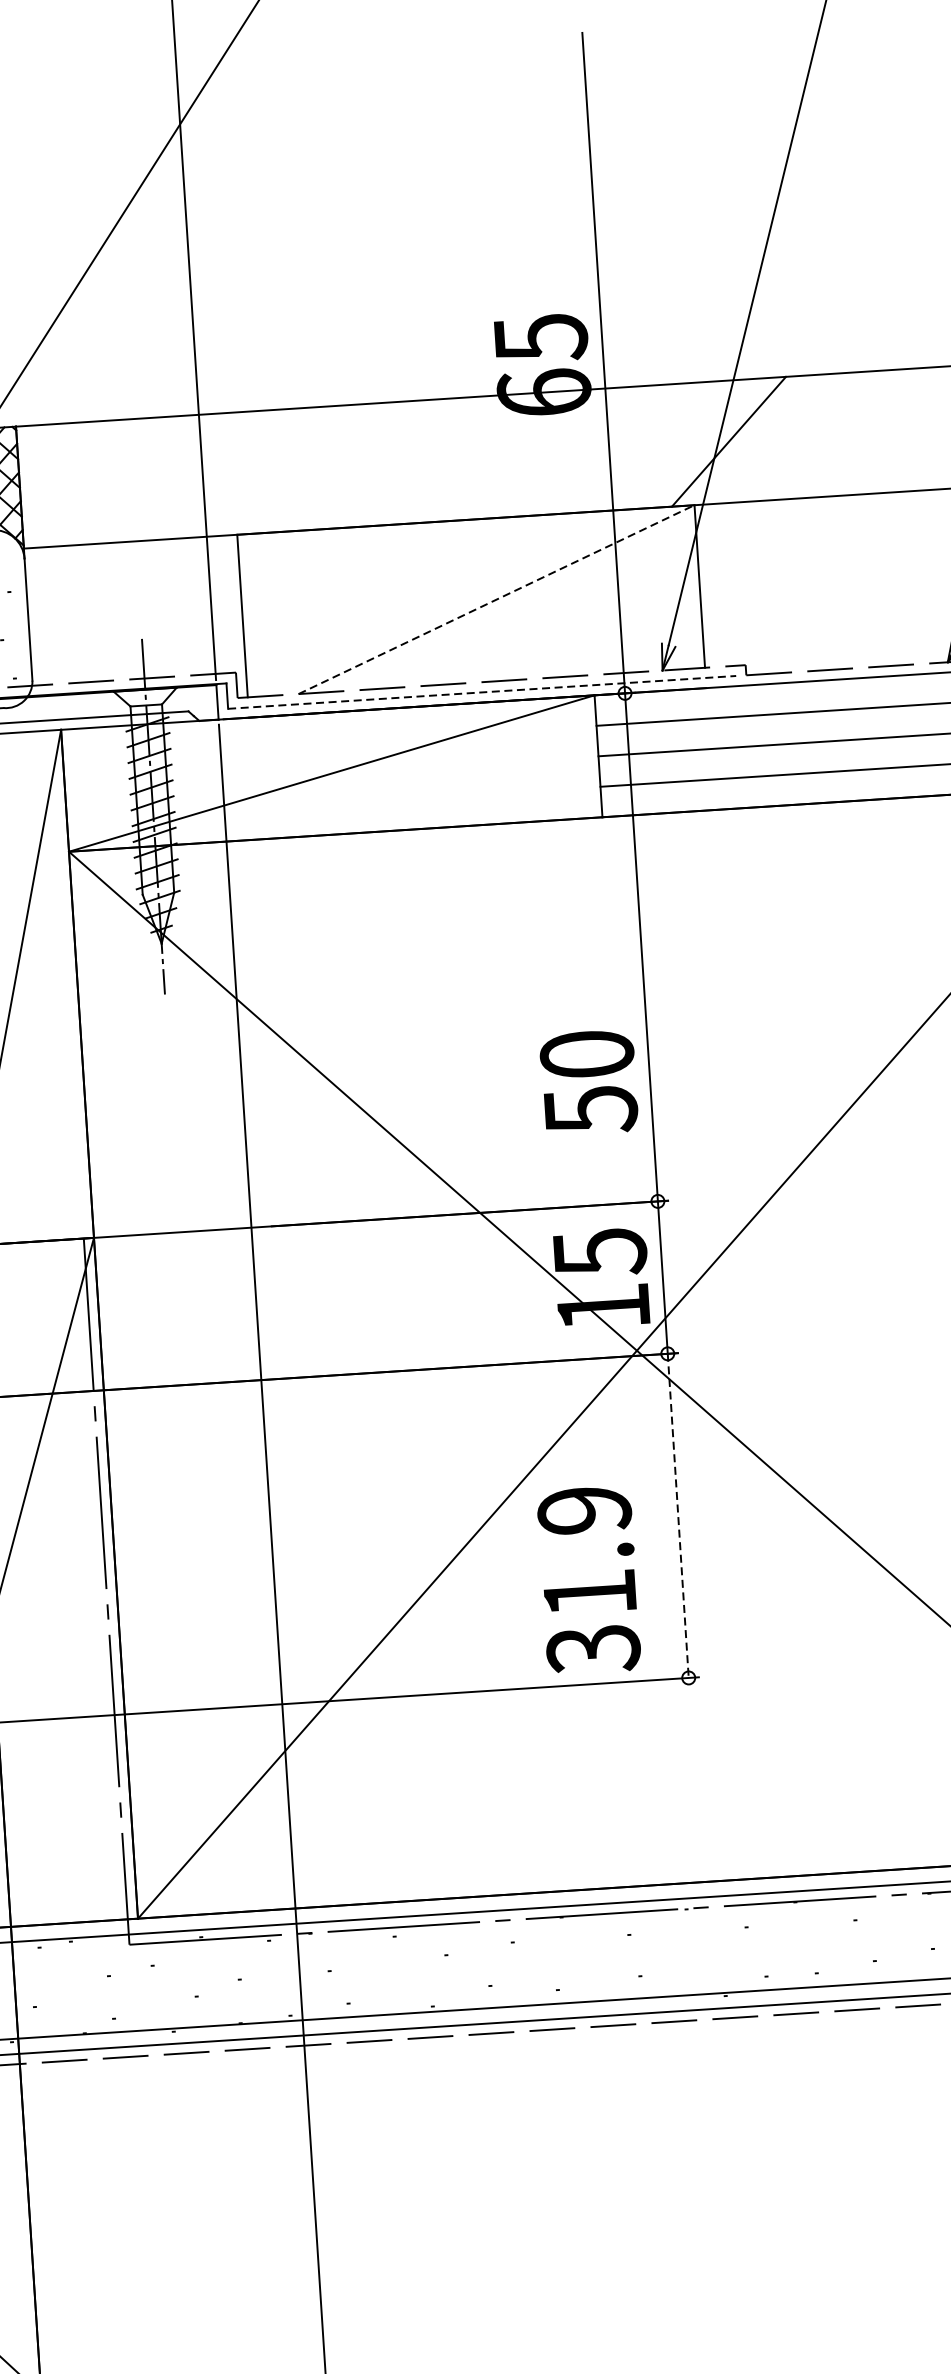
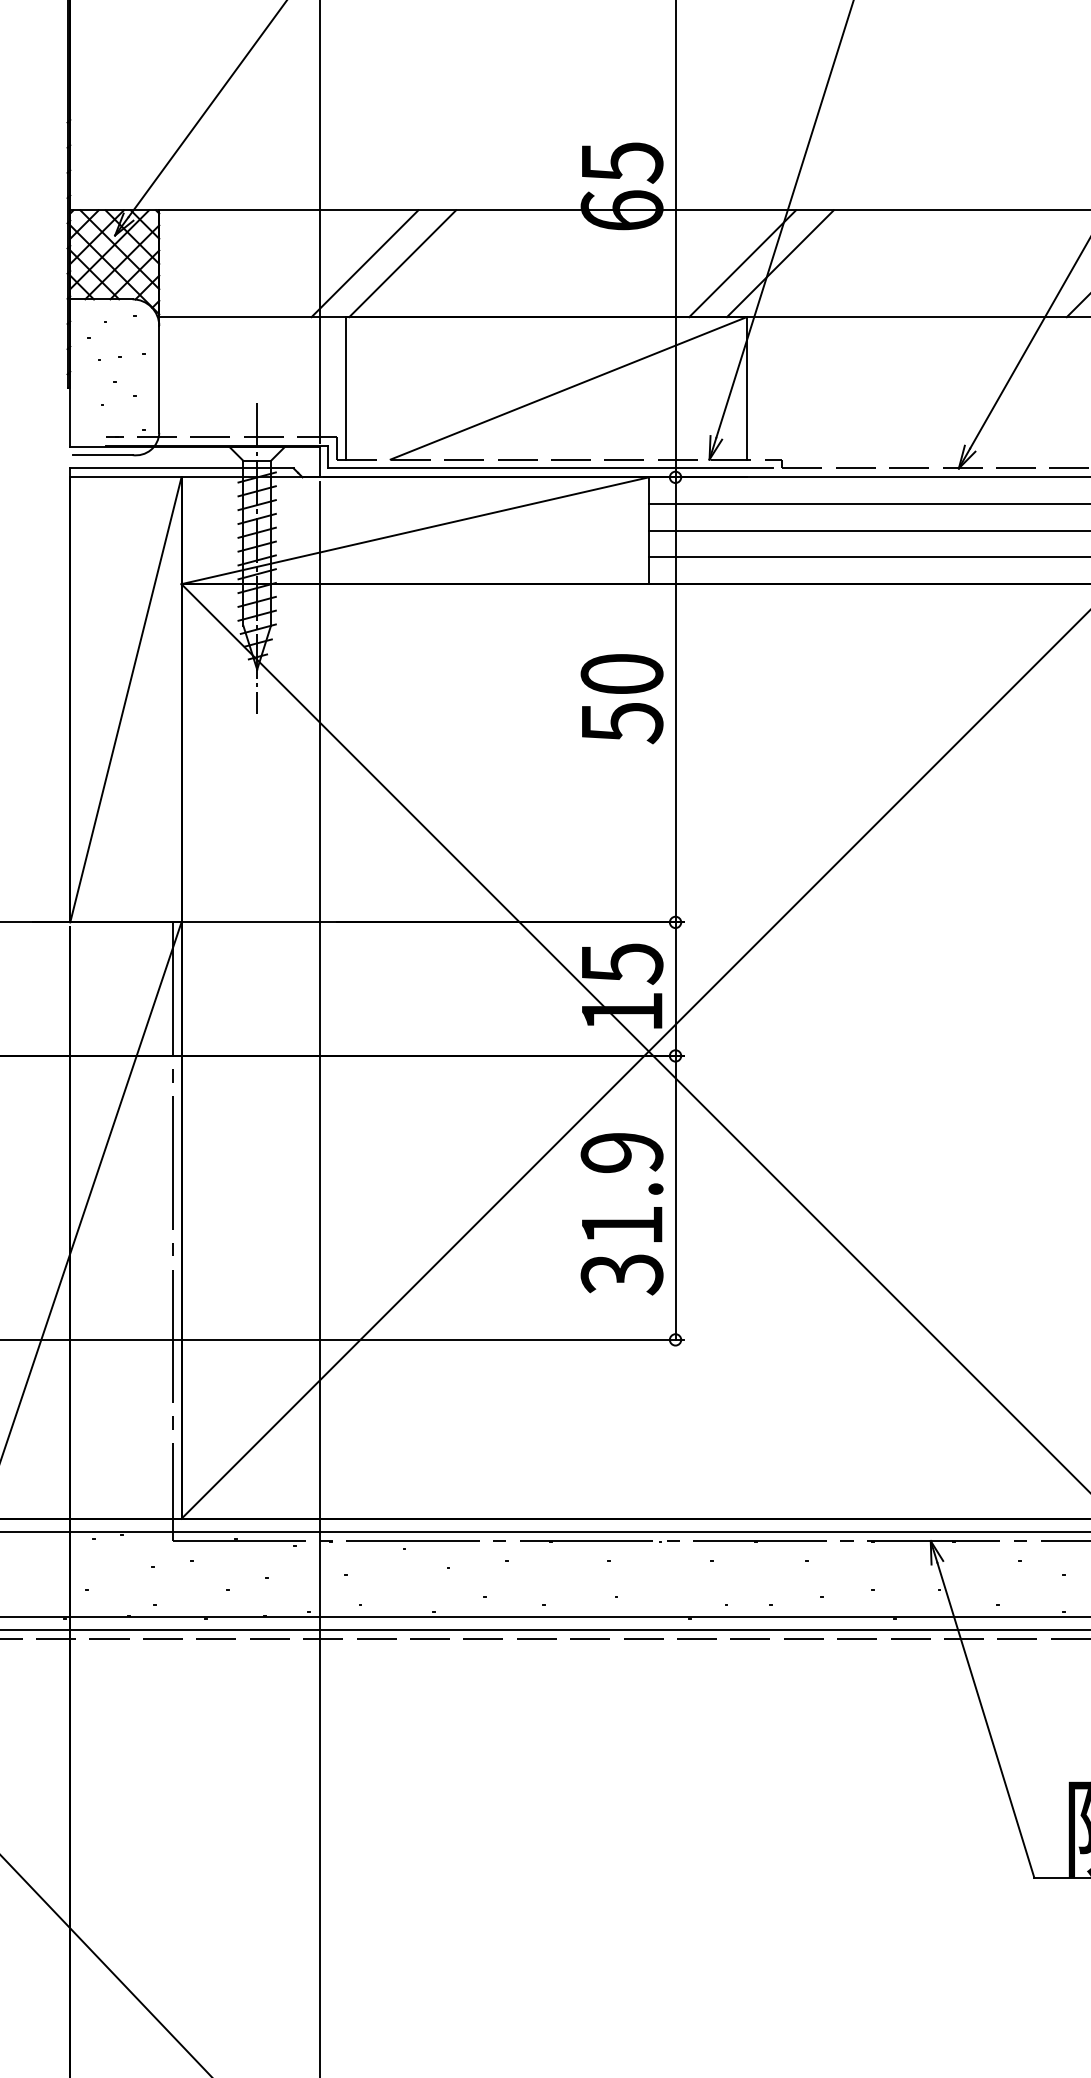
line: (685, 444) -> (742, 263), added
line: (297, 469) -> (402, 263), added
line: (254, 472) -> (364, 263), added
line: (496, 599) -> (568, 388), dashed -> solid
line: (481, 692) -> (550, 468), dashed -> solid
text: (588, 1083) -> (621, 699), moved
line: (678, 1515) -> (675, 1197), dashed -> solid
text: (588, 1580) -> (621, 1214), moved

